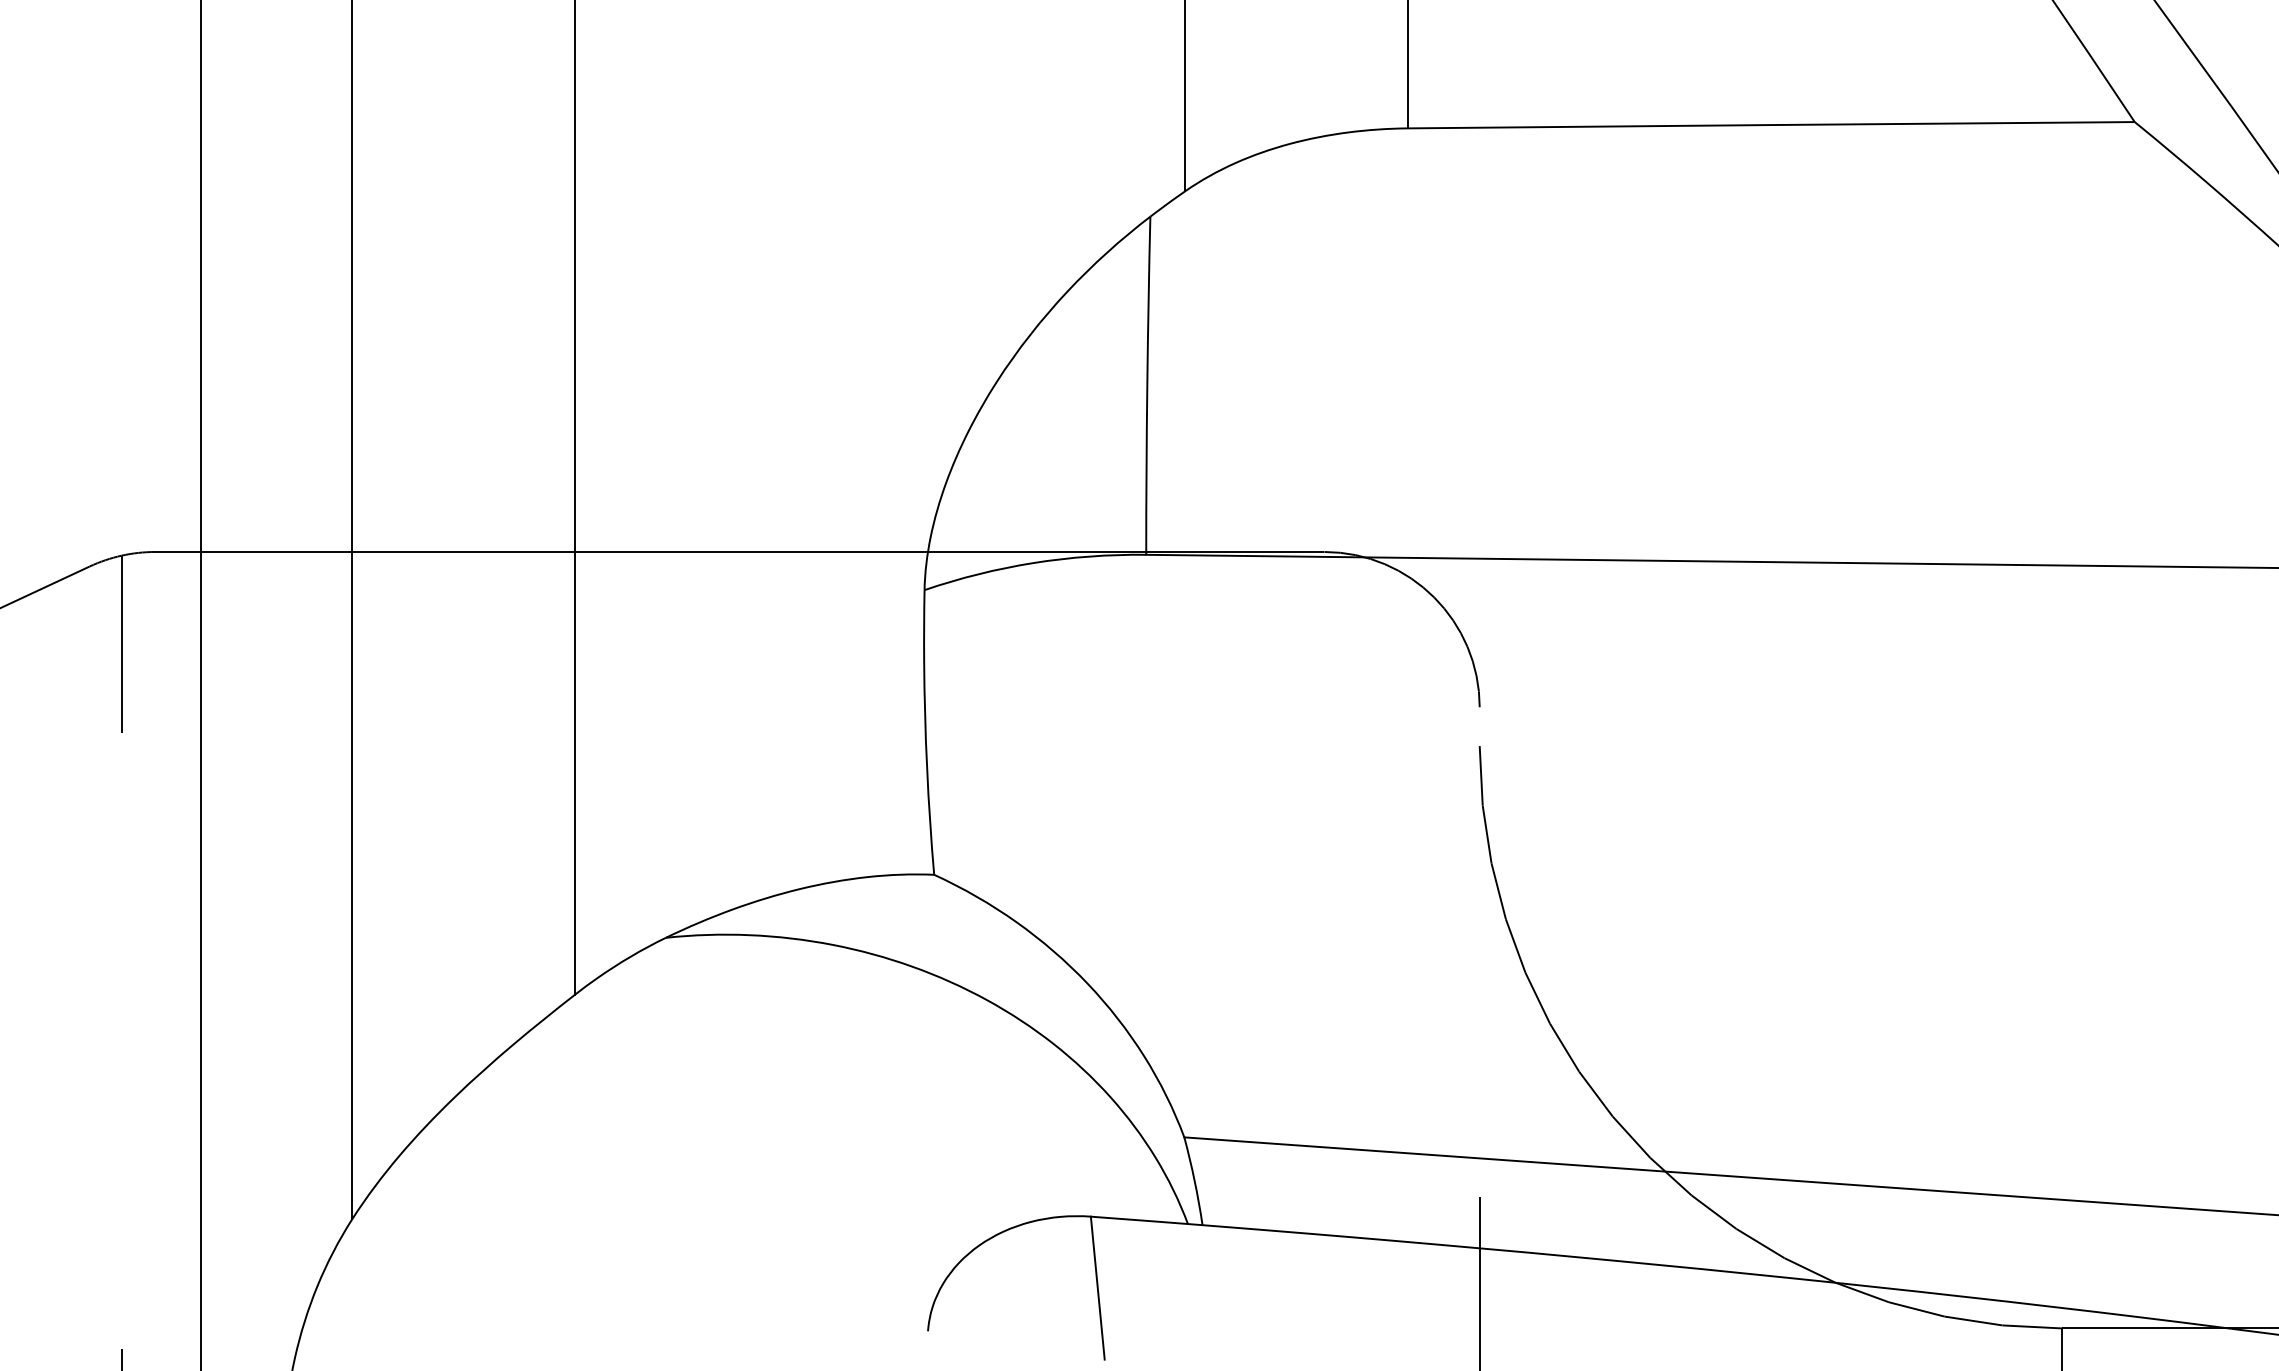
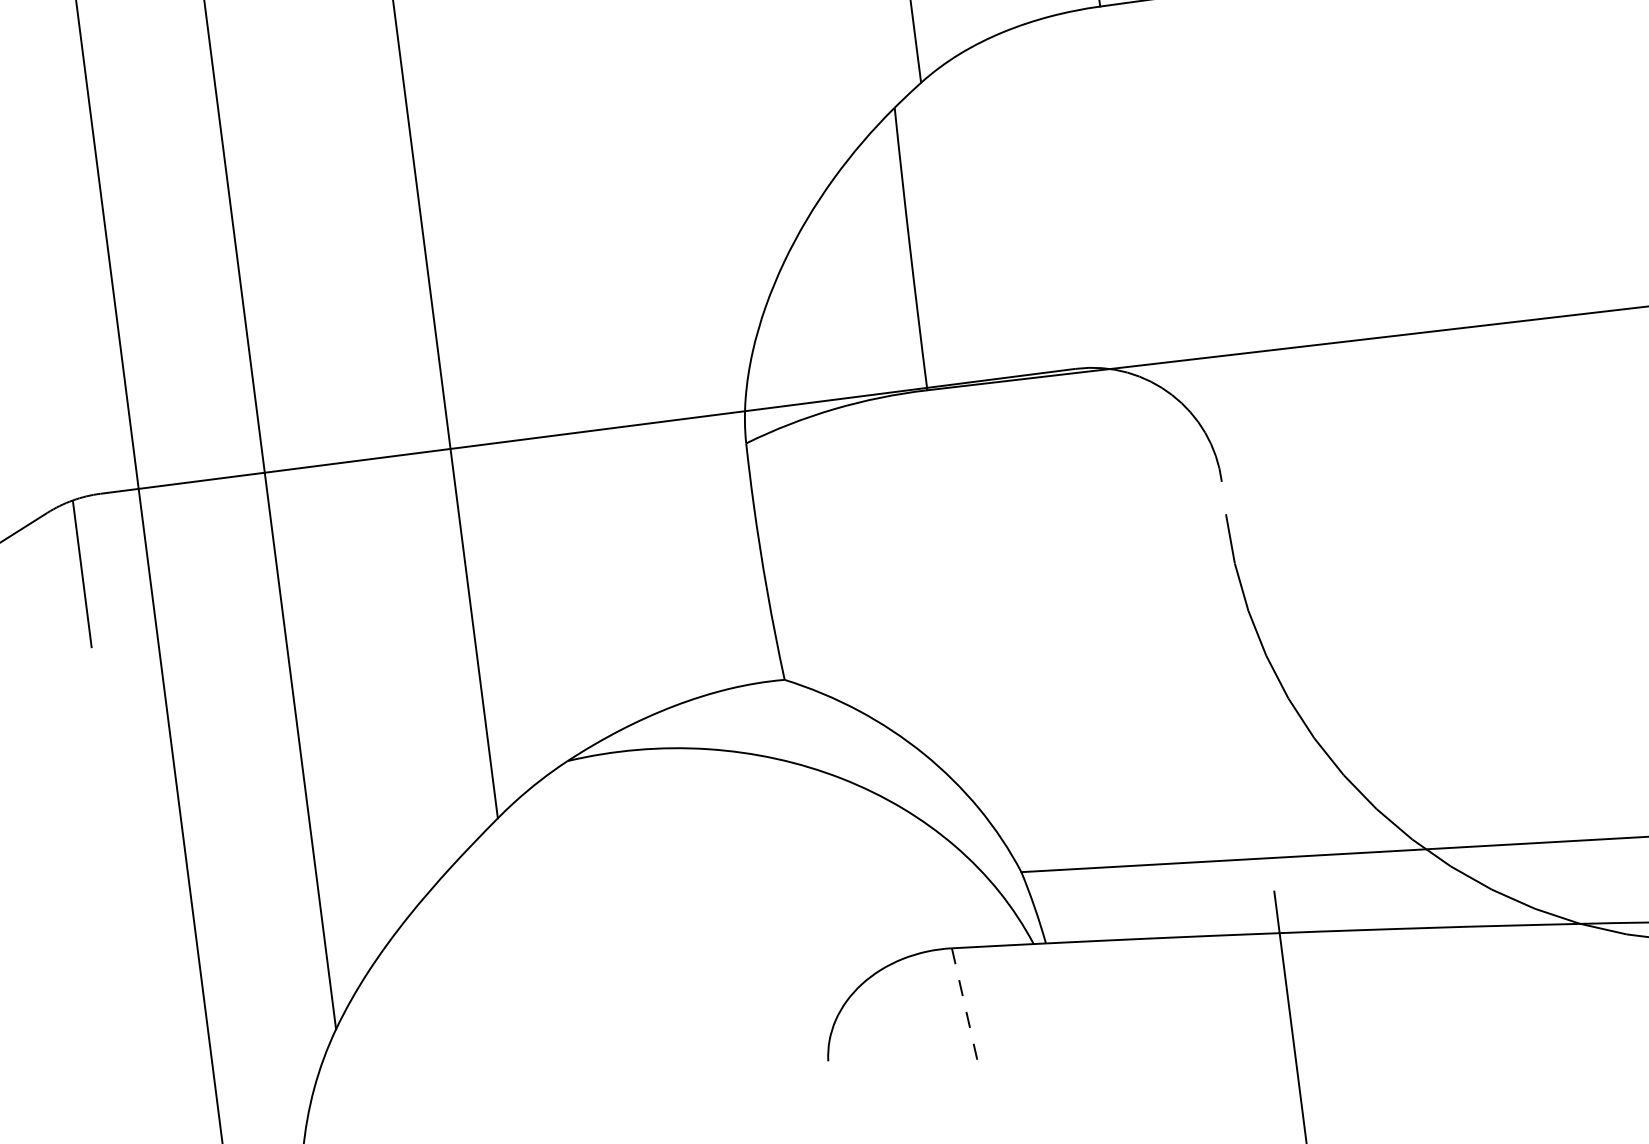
line: (1097, 1288) -> (965, 1007), solid -> dashed

